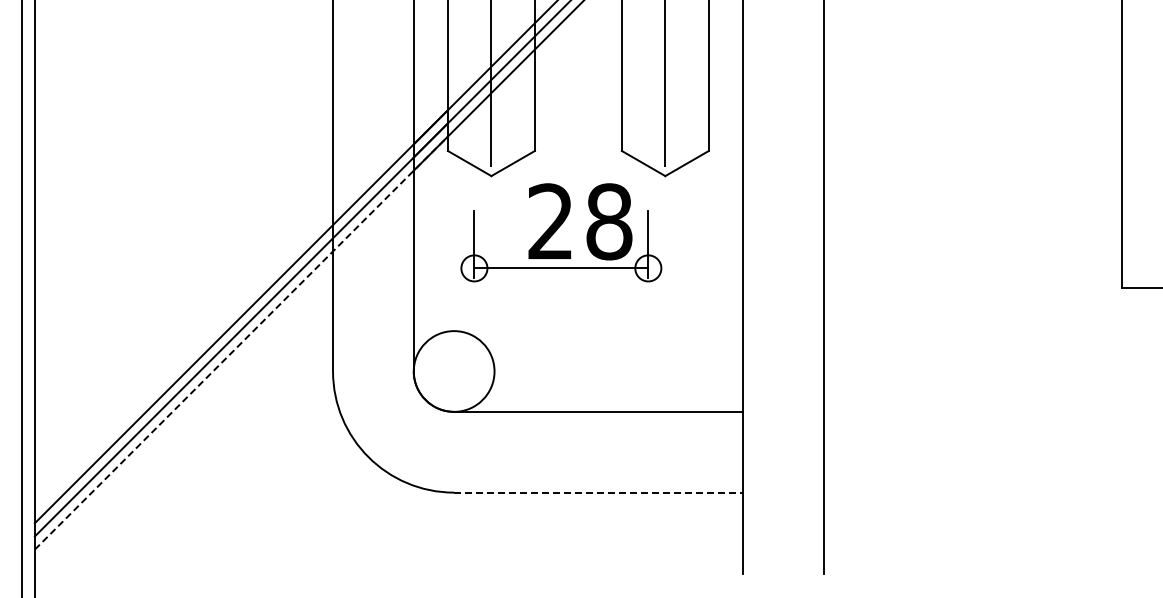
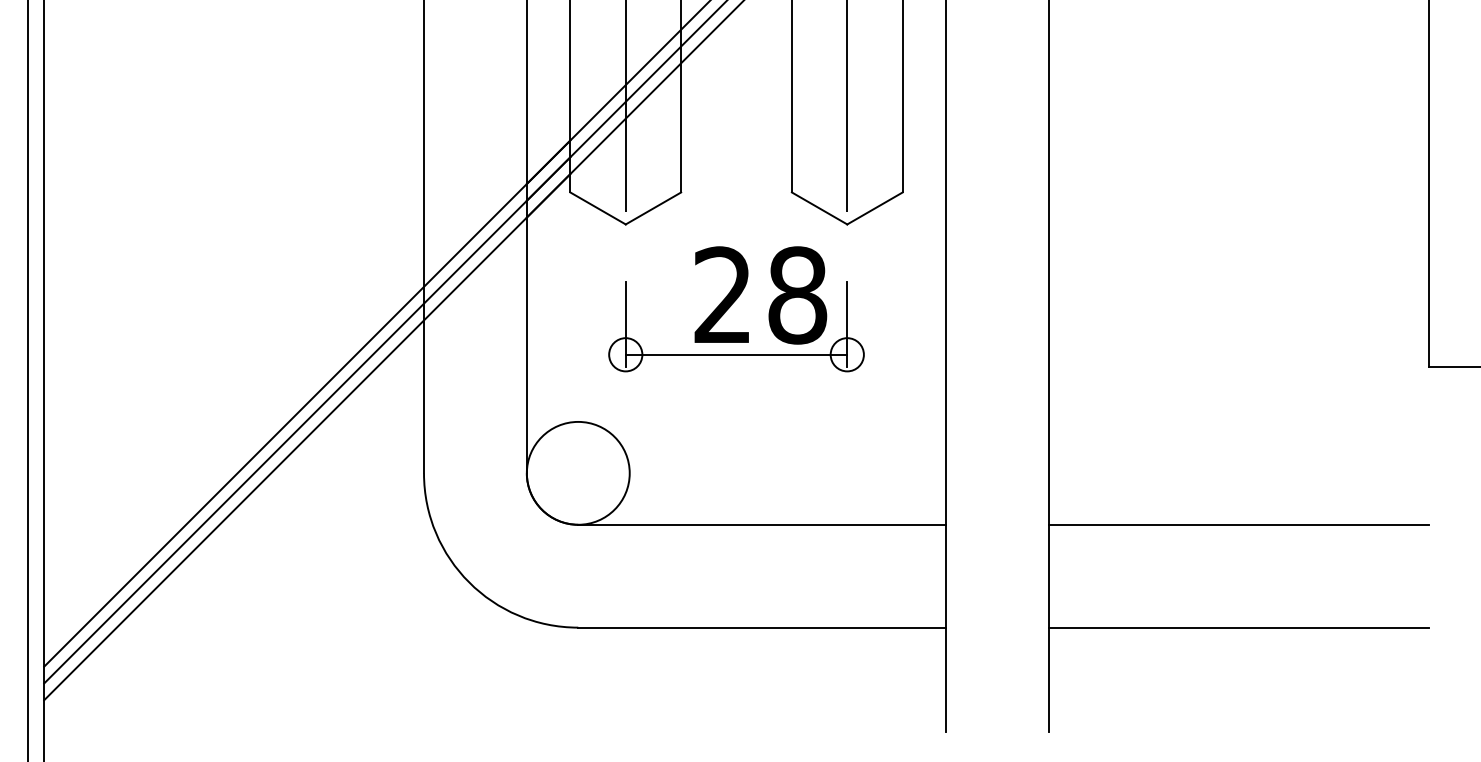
part: (561, 232) -> (736, 309), moved
line: (241, 342) -> (307, 436), dashed -> solid
line: (972, 411) -> (1238, 524), added
line: (599, 492) -> (763, 627), dashed -> solid
line: (972, 492) -> (1238, 627), added

